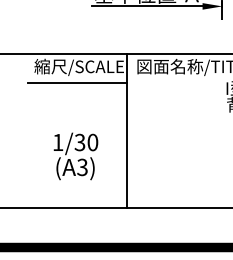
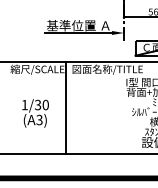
line: (77, 83) -> (36, 79), removed
text: (75, 156) -> (35, 113), moved

